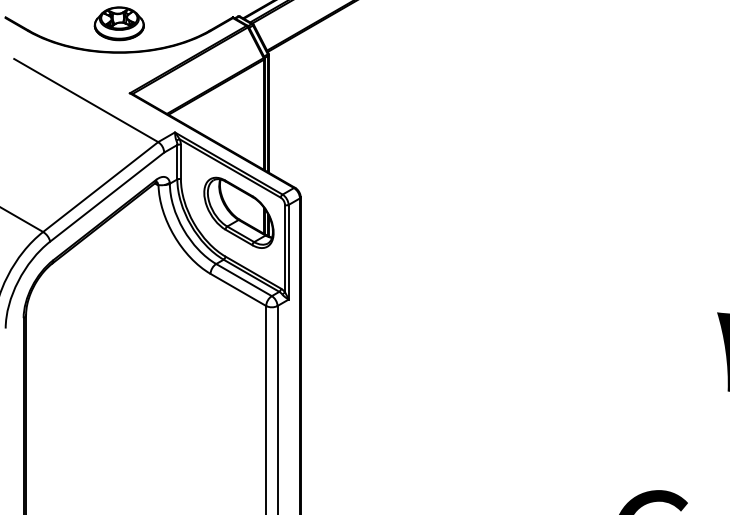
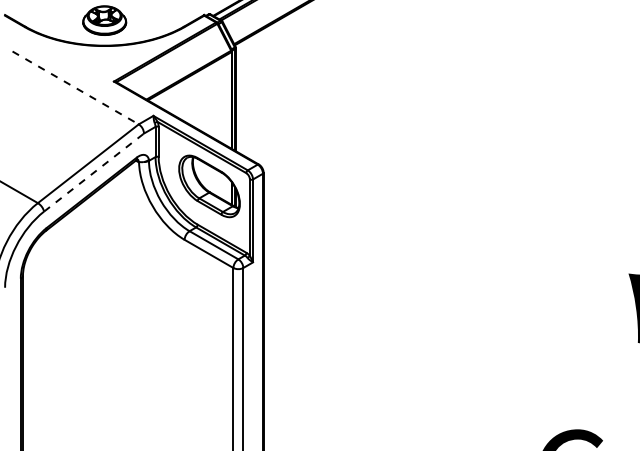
line: (86, 100) -> (75, 87), solid -> dashed
line: (107, 197) -> (94, 172), solid -> dashed

